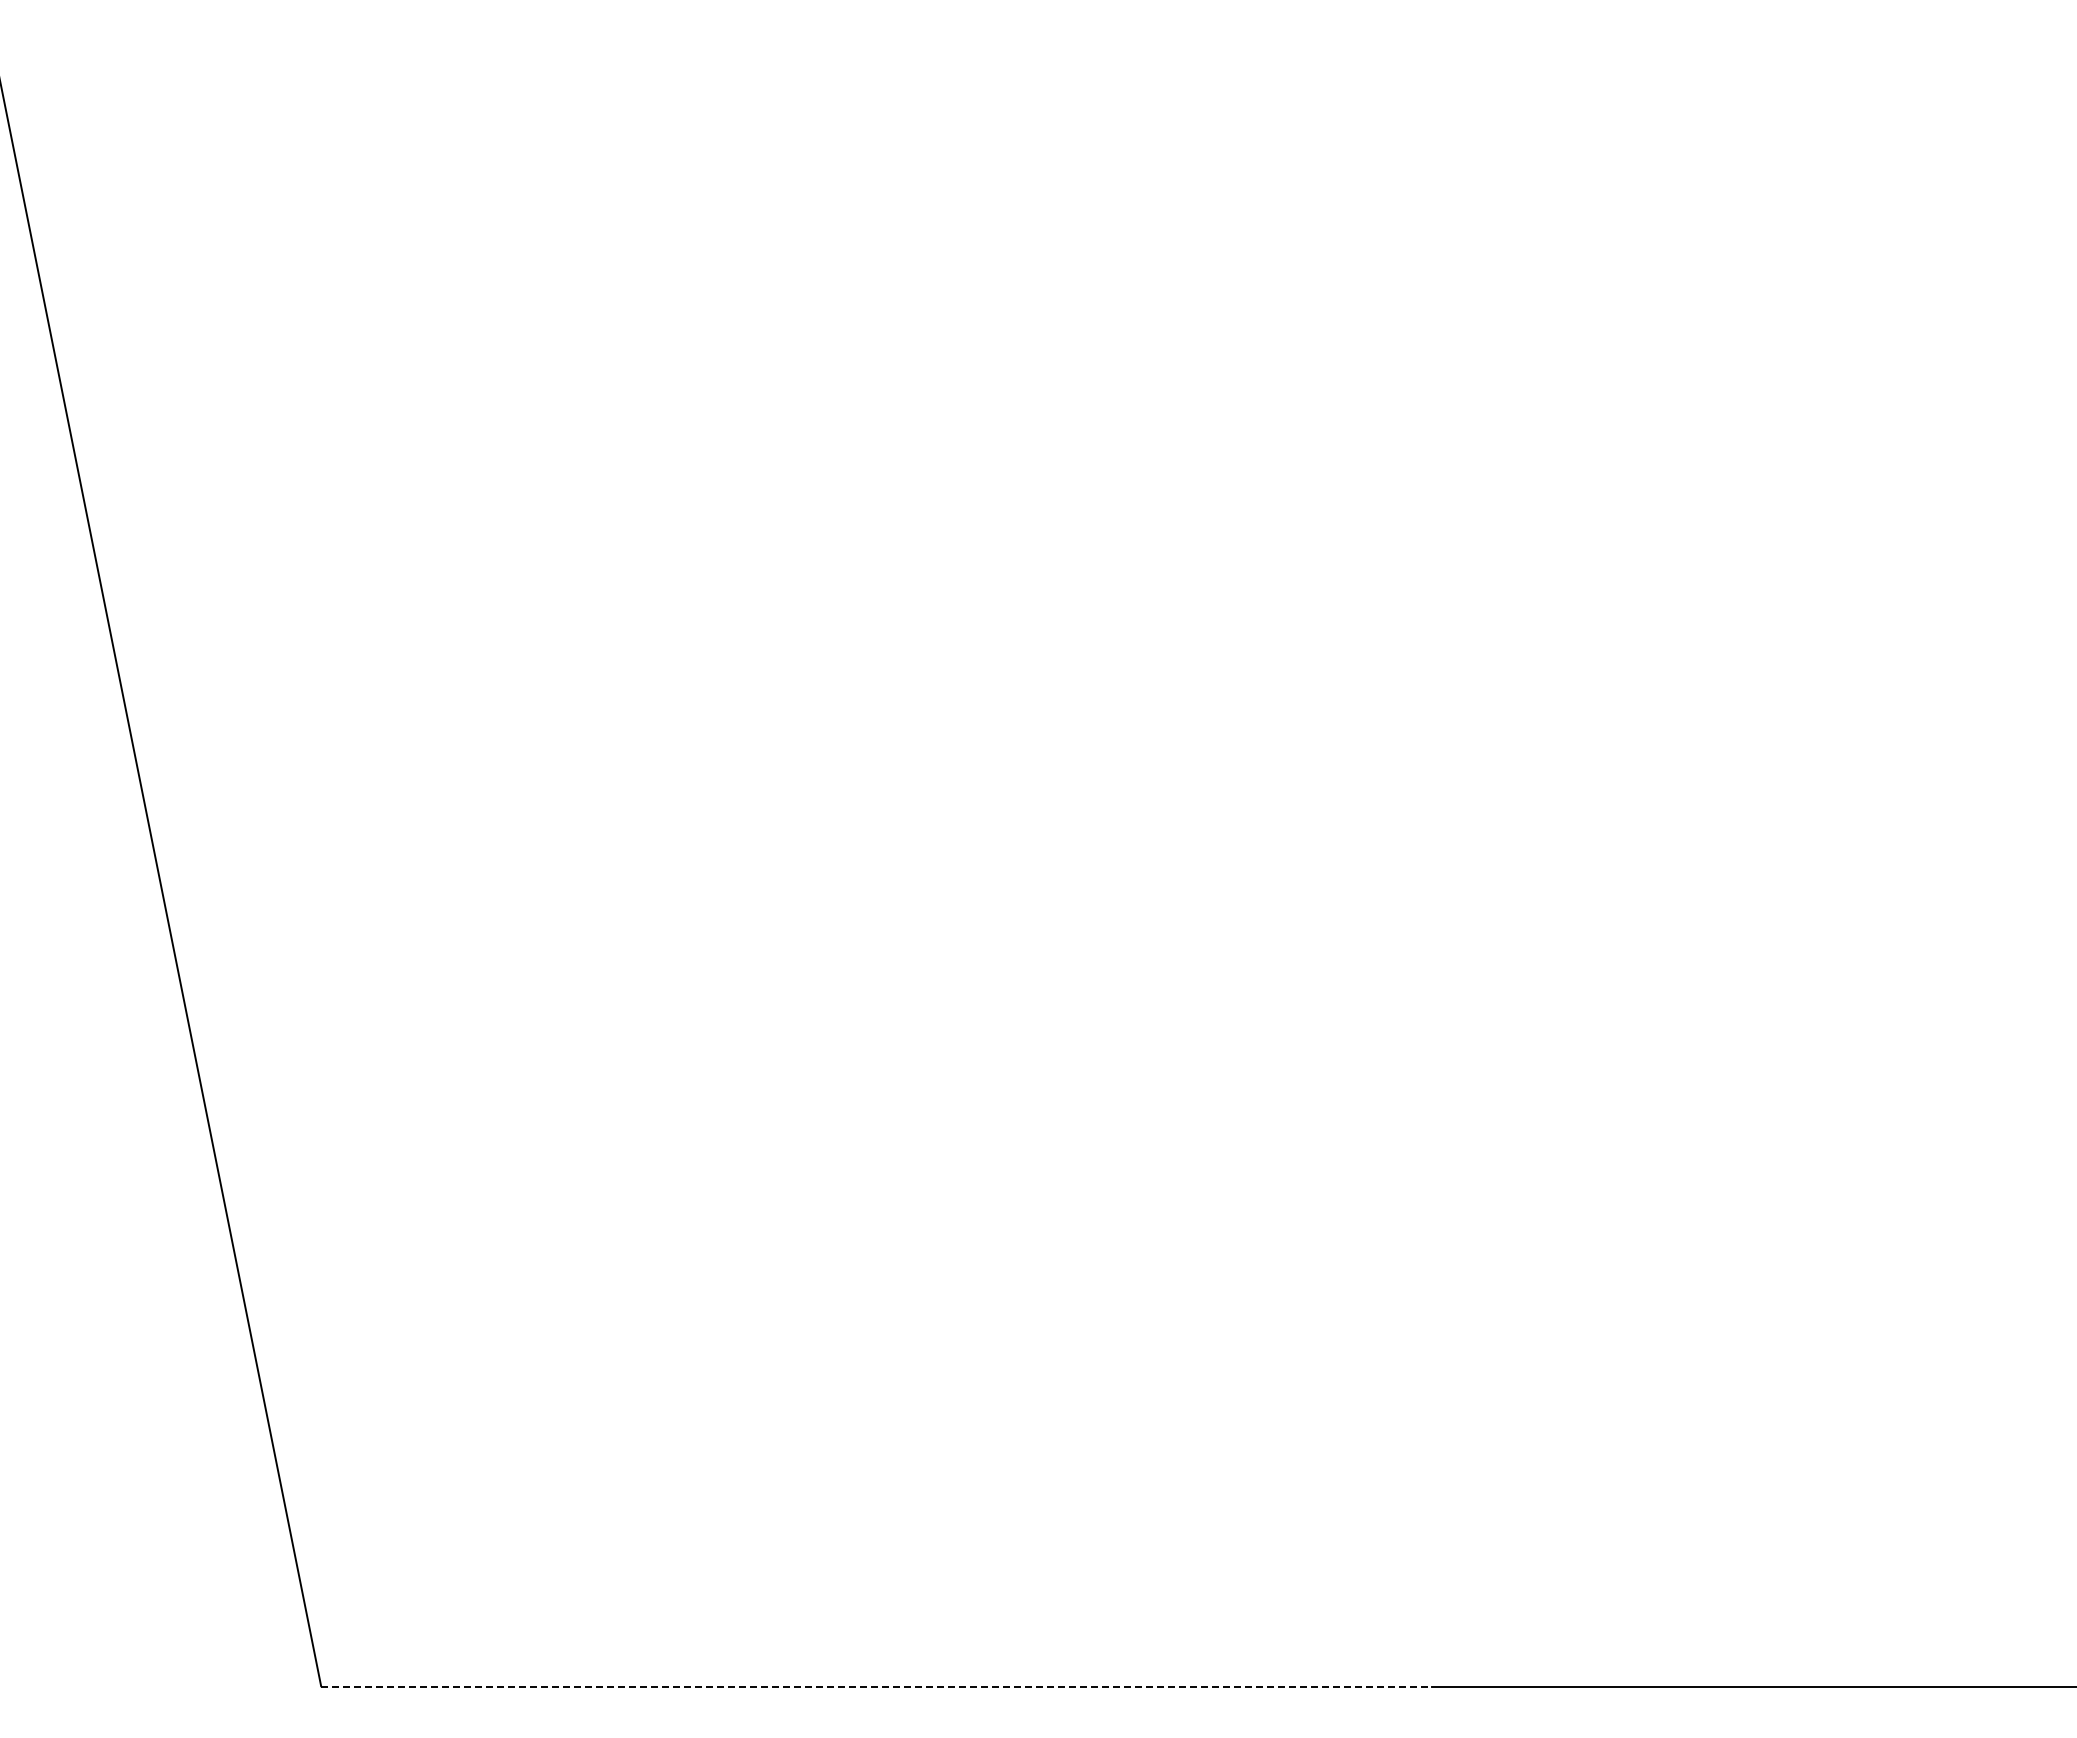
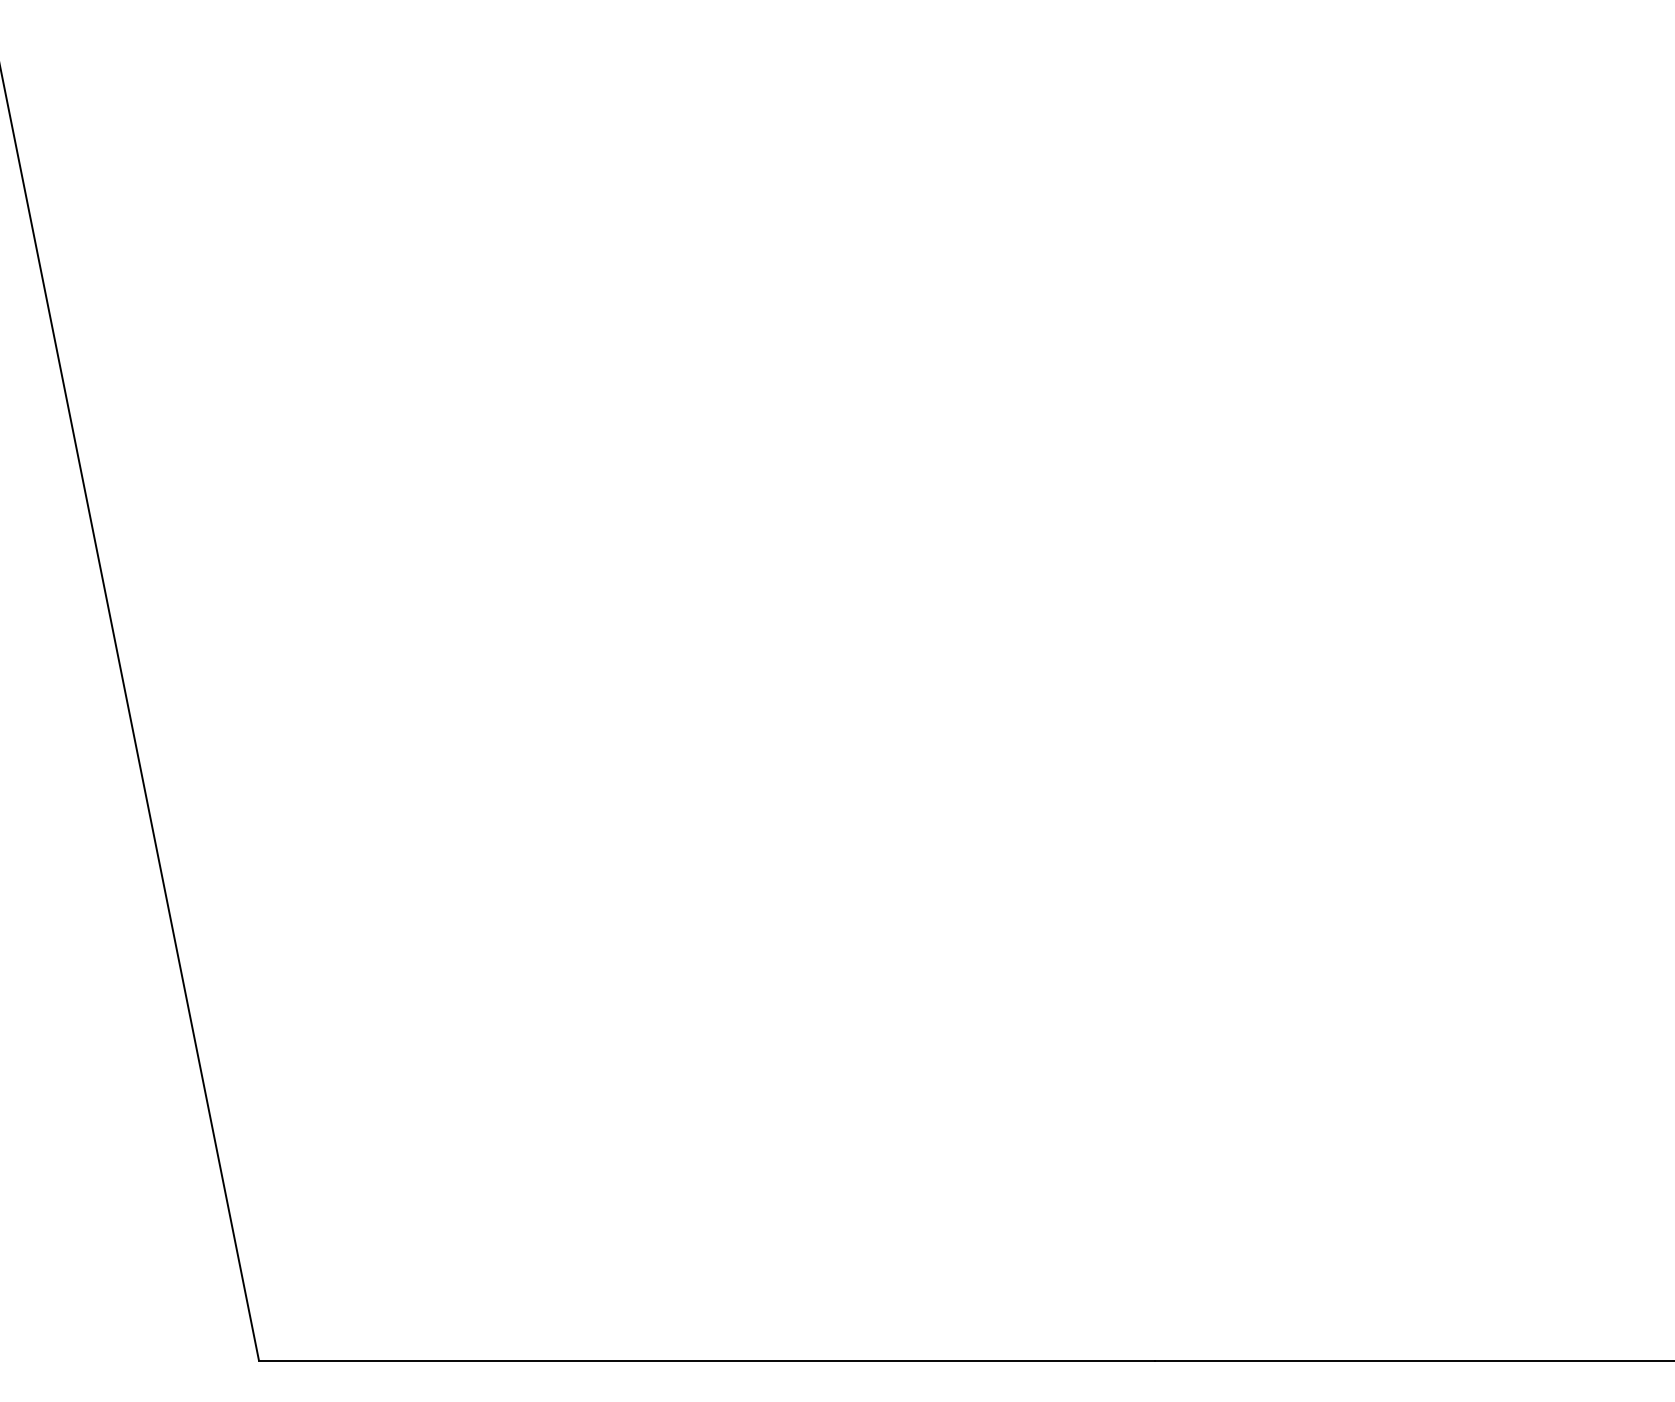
line: (877, 1687) -> (707, 1361), dashed -> solid

